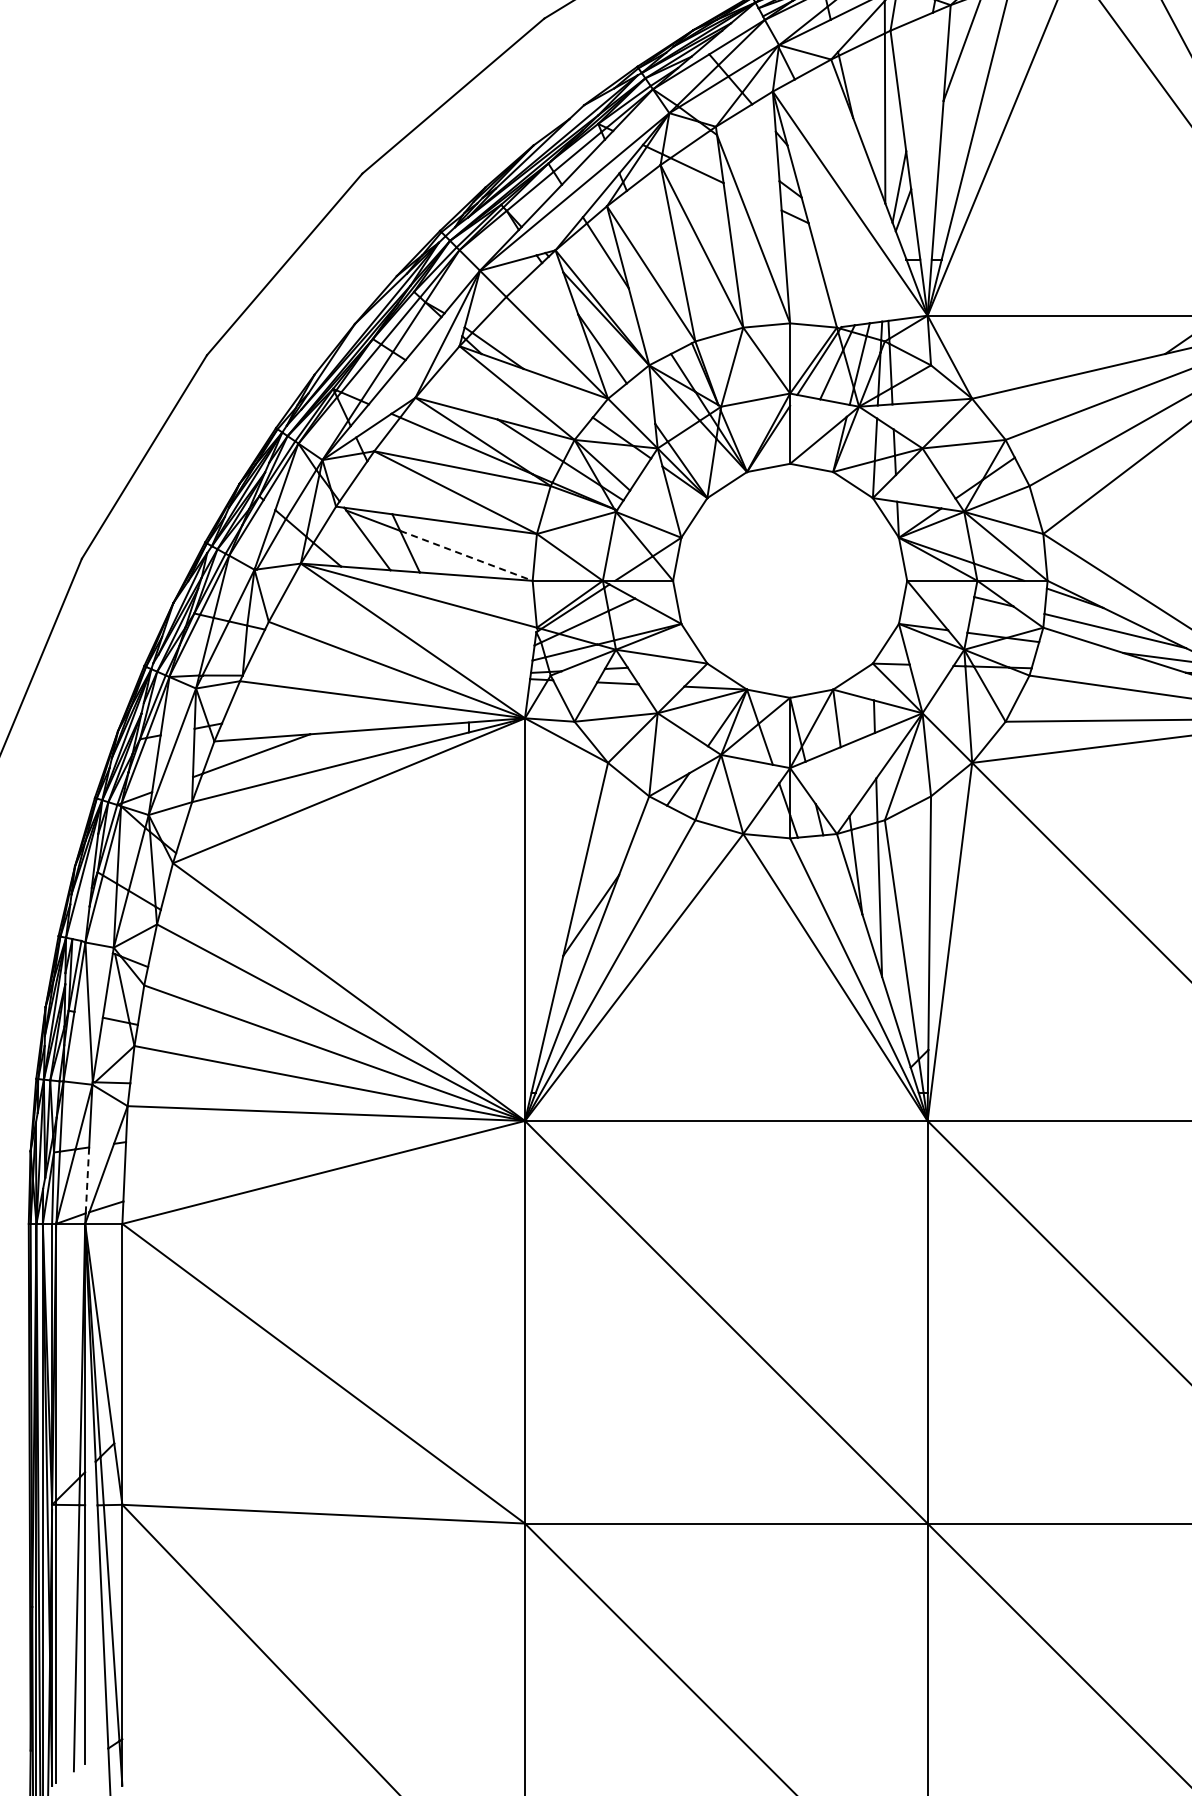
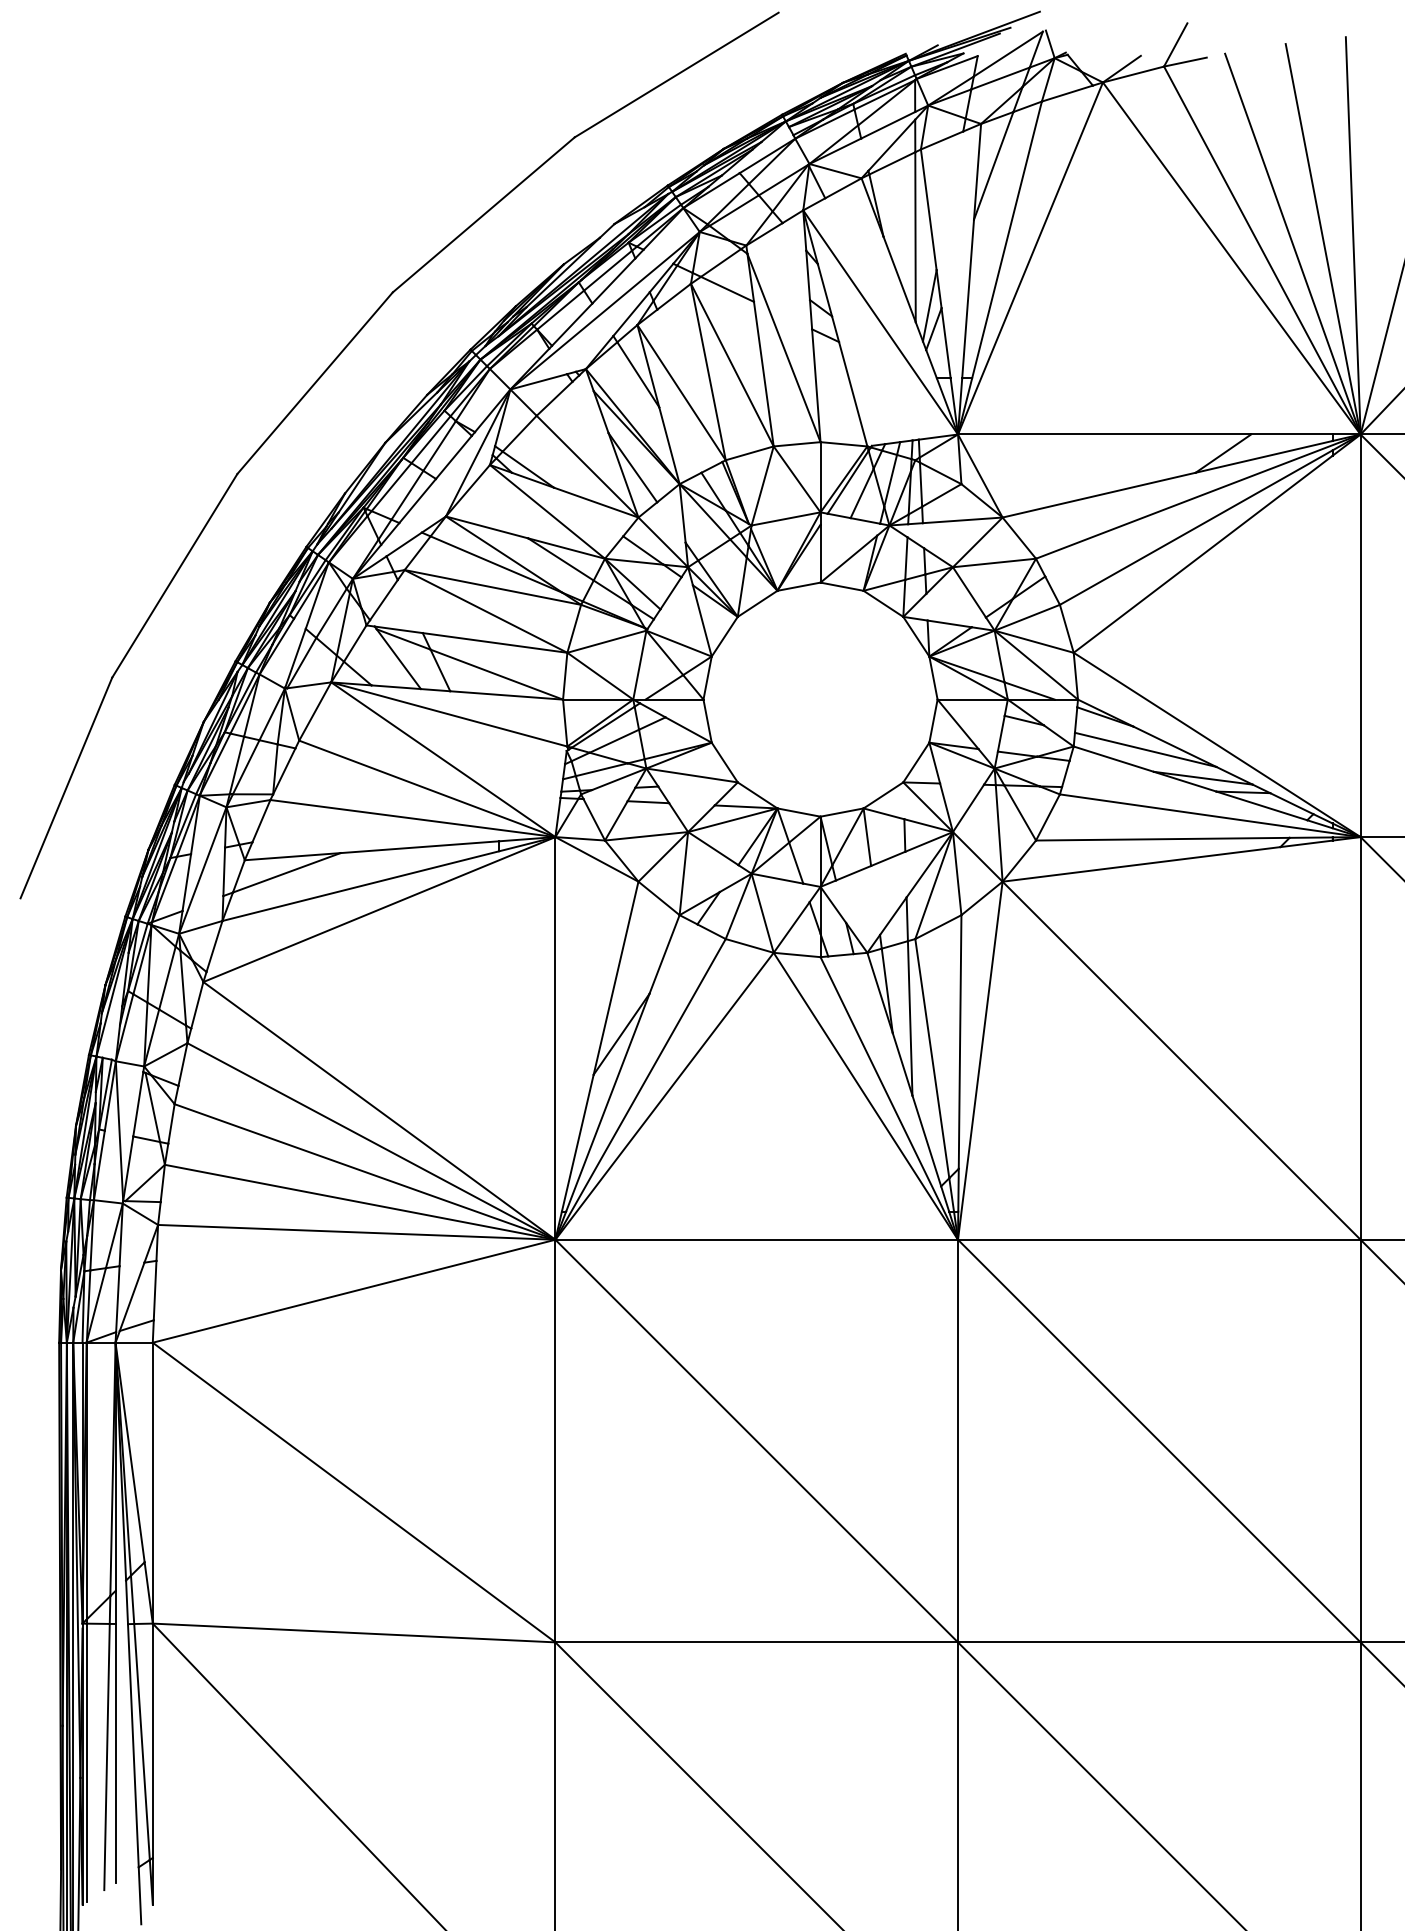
line: (466, 555) -> (496, 674), dashed -> solid
line: (87, 1179) -> (117, 1298), dashed -> solid

